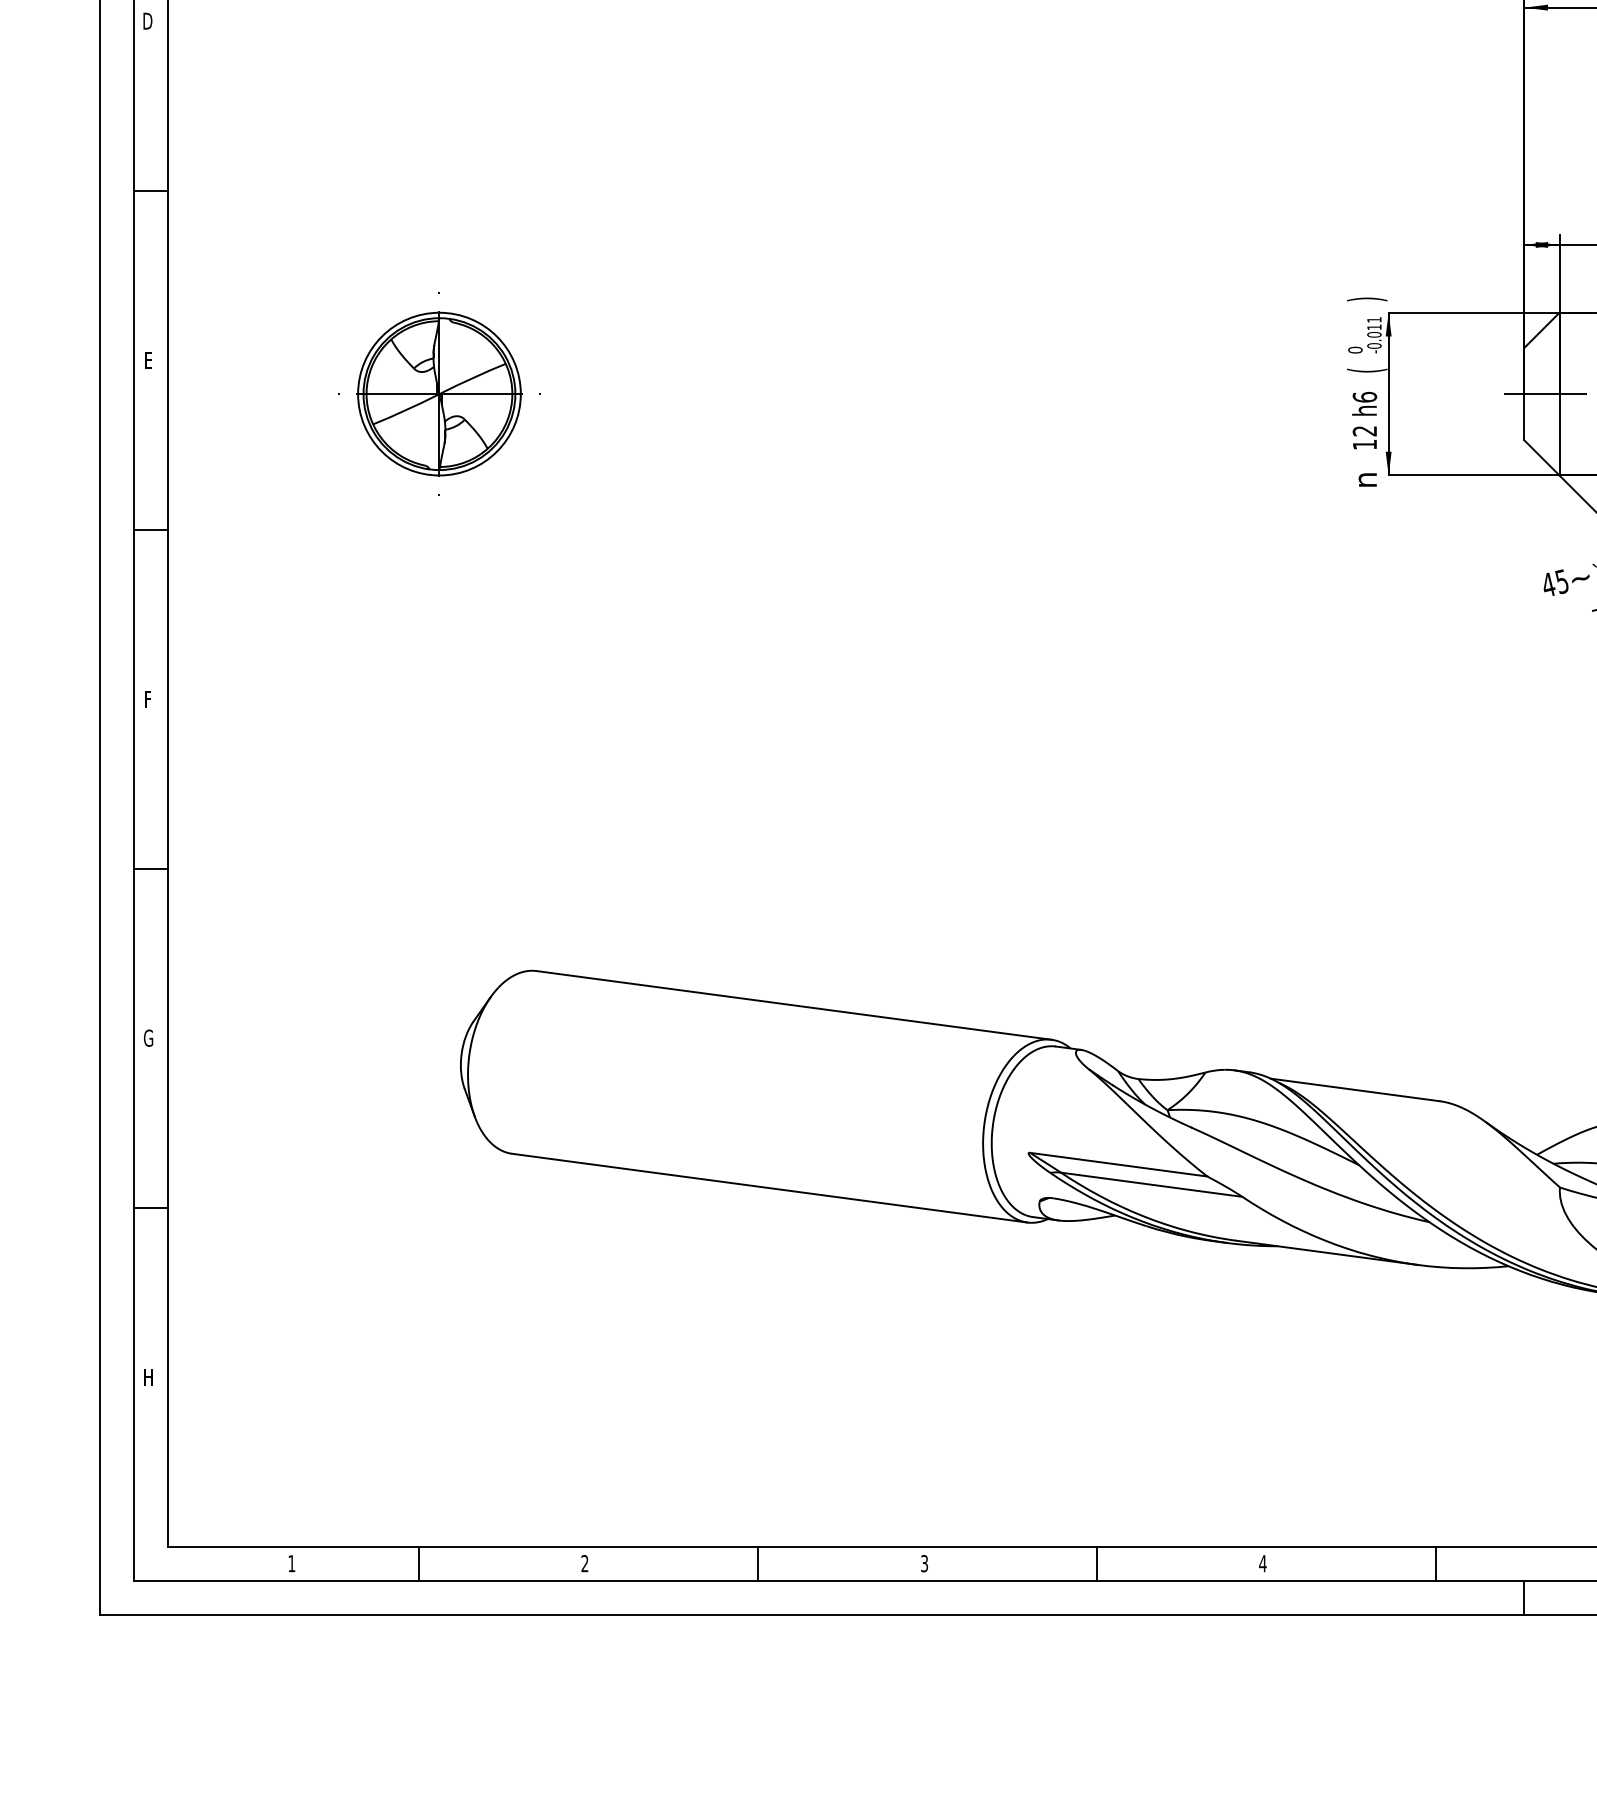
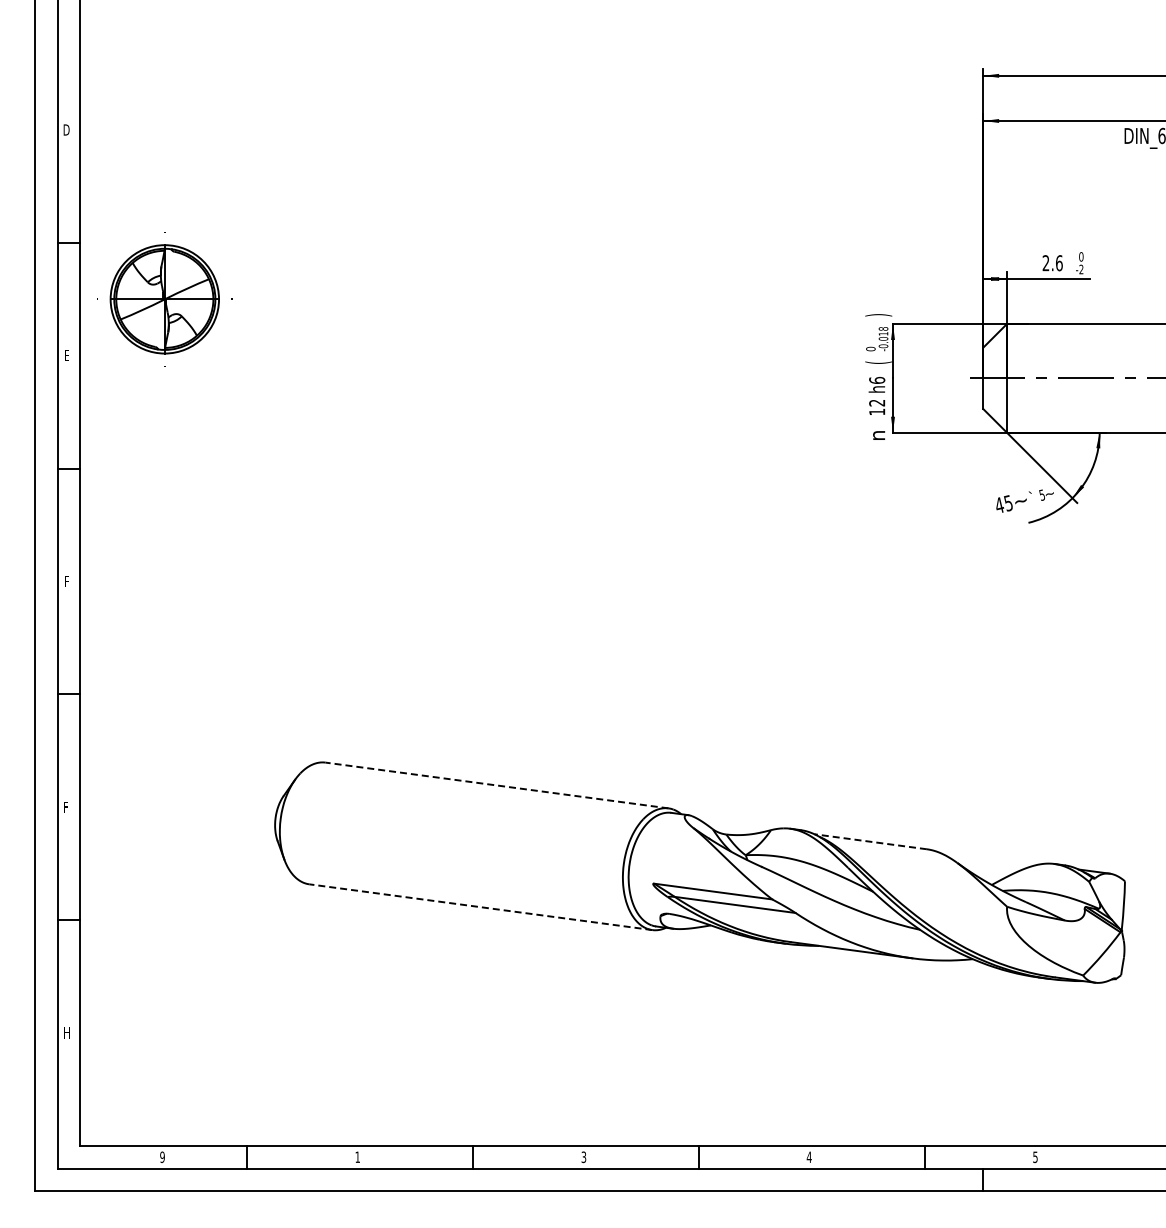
text: (1374, 319) -> (883, 328), -0.011 -> -0.018
part: (438, 394) -> (164, 299), moved
line: (793, 1005) -> (496, 785), solid -> dashed
text: (149, 1038) -> (67, 807), G -> F
line: (1354, 1089) -> (870, 841), solid -> dashed
line: (769, 1188) -> (480, 907), solid -> dashed
text: (291, 1562) -> (162, 1156), 1 -> 9
text: (584, 1562) -> (357, 1156), 2 -> 1

